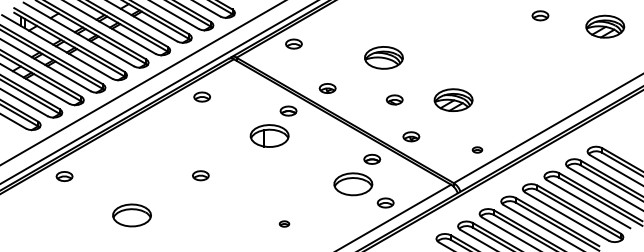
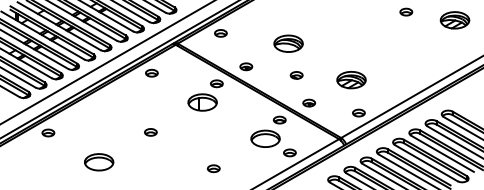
part: (453, 99) -> (351, 79), moved
part: (477, 149) -> (358, 112), size x1.67
part: (284, 223) -> (213, 168), size x1.67

